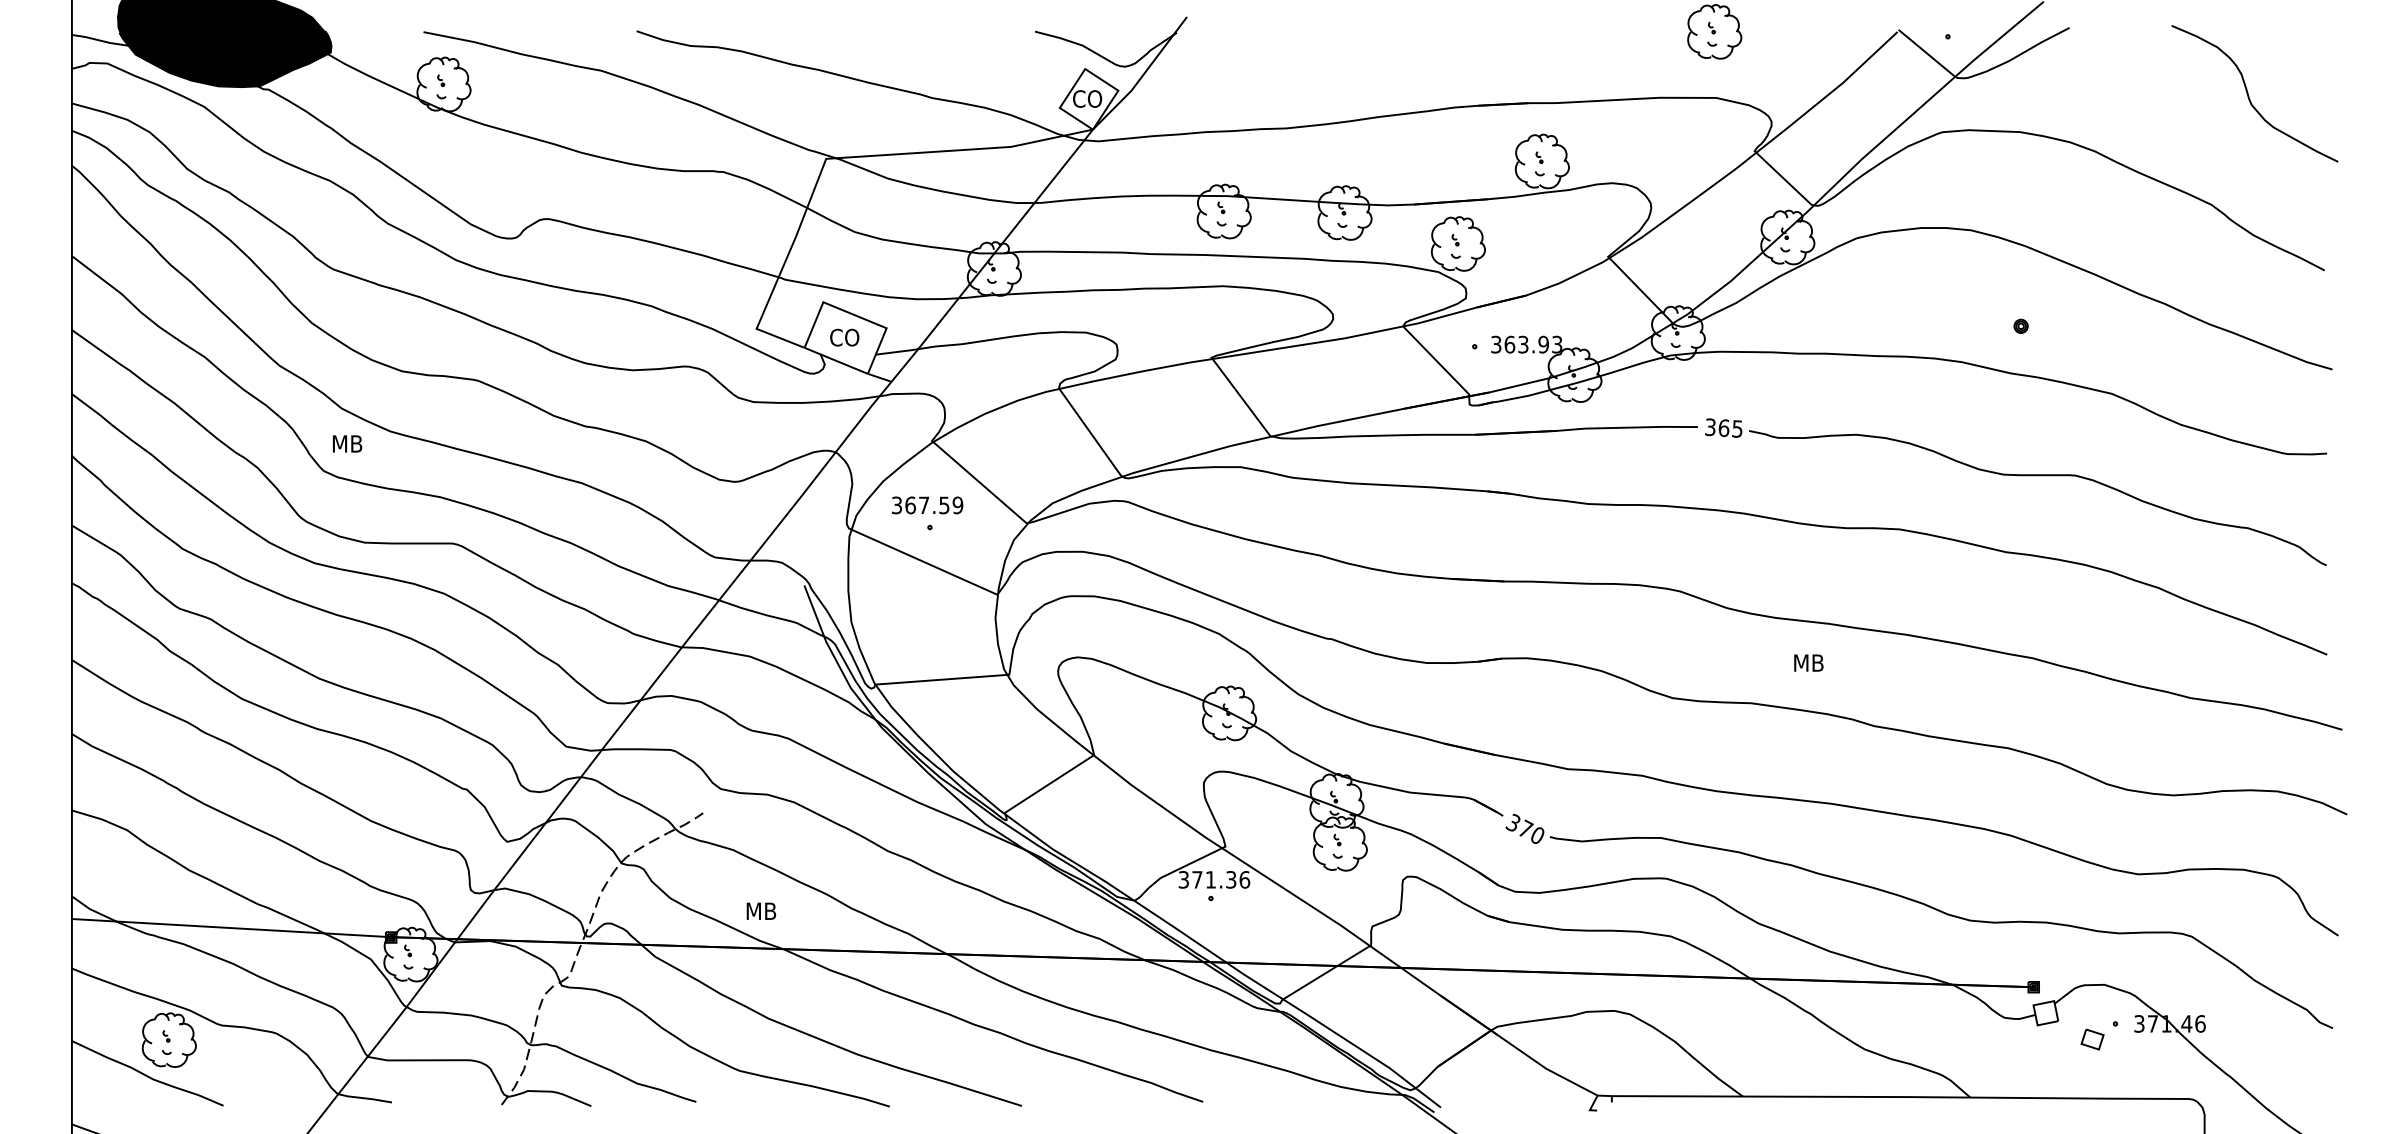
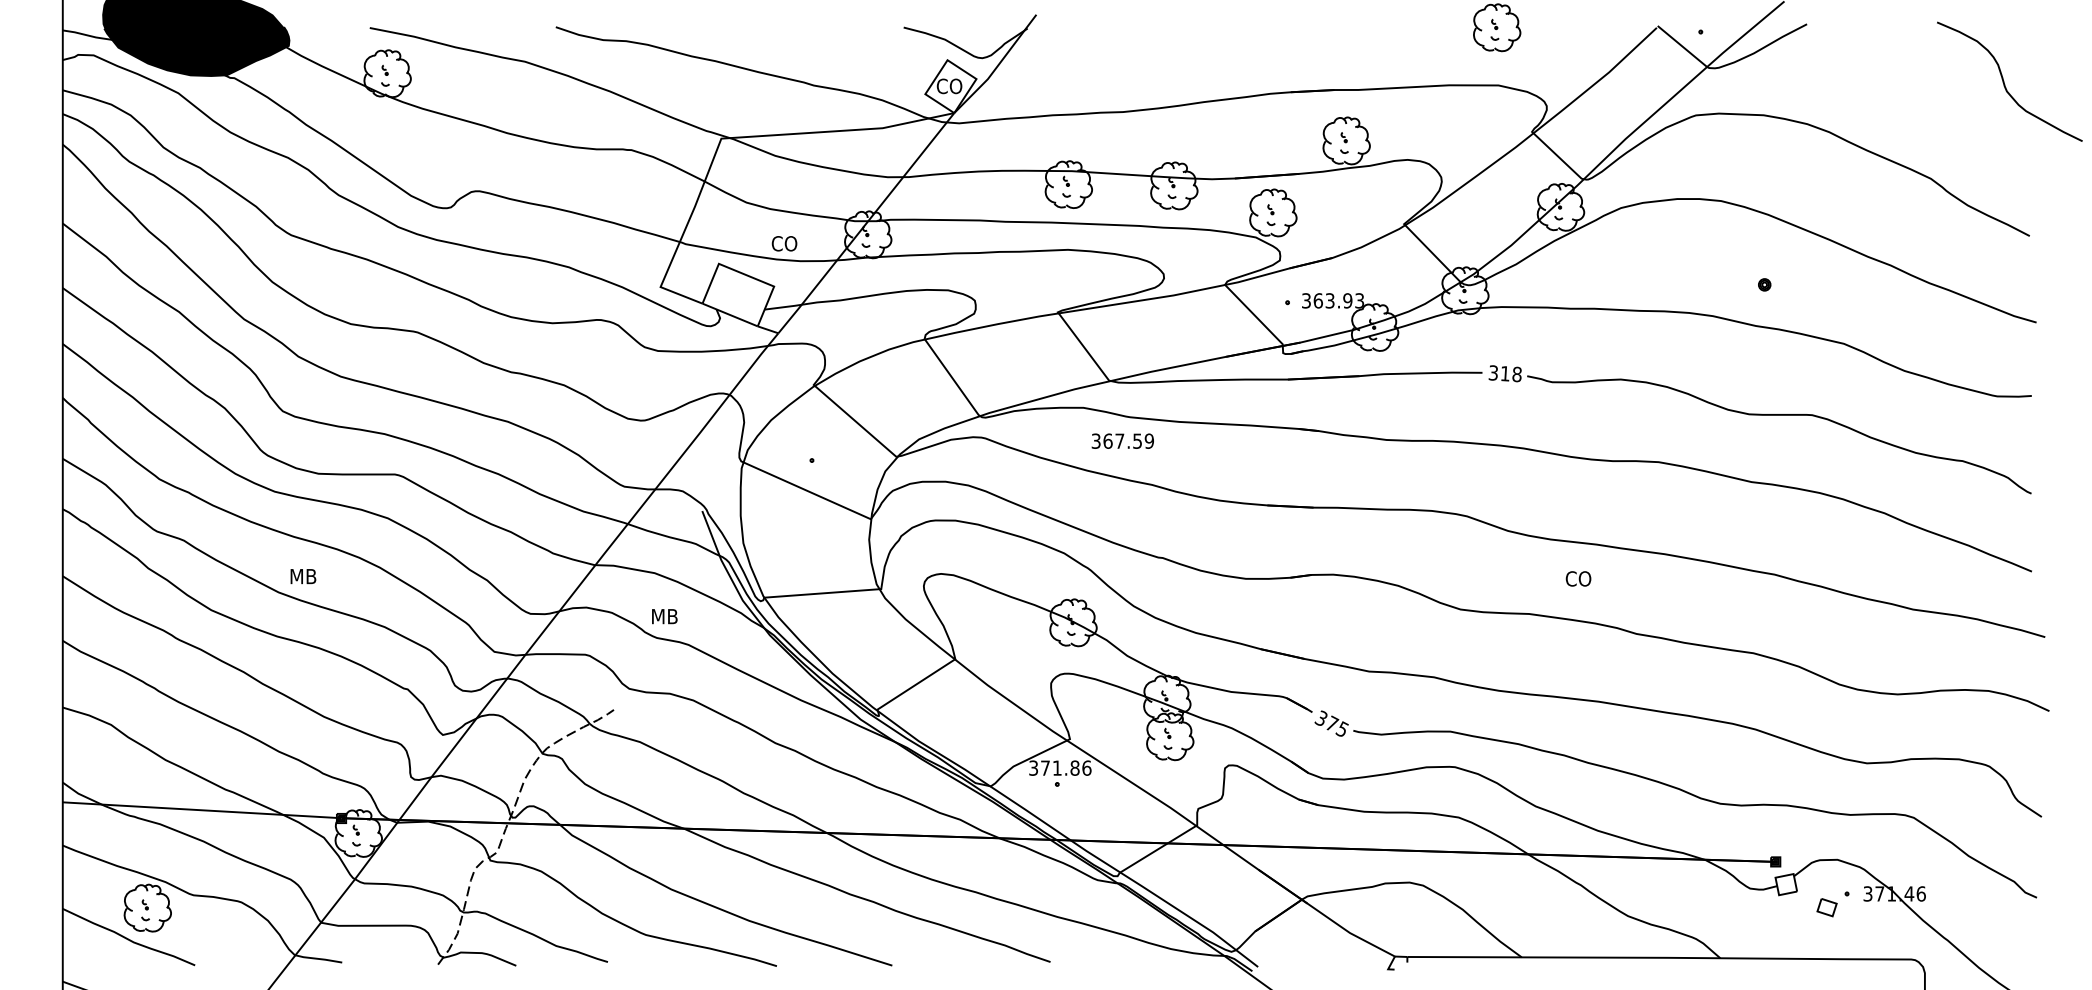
curve: (2248, 93) -> (2004, 81), moved
text: (844, 337) -> (784, 243), moved
text: (1729, 428) -> (1510, 374), 365 -> 318
text: (347, 443) -> (303, 576), moved
text: (927, 504) -> (1122, 440), moved
text: (1807, 662) -> (1578, 578), MB -> CO
text: (1536, 834) -> (1341, 728), 370 -> 375
text: (1230, 879) -> (1074, 767), 371.36 -> 371.86
text: (761, 911) -> (664, 616), moved

